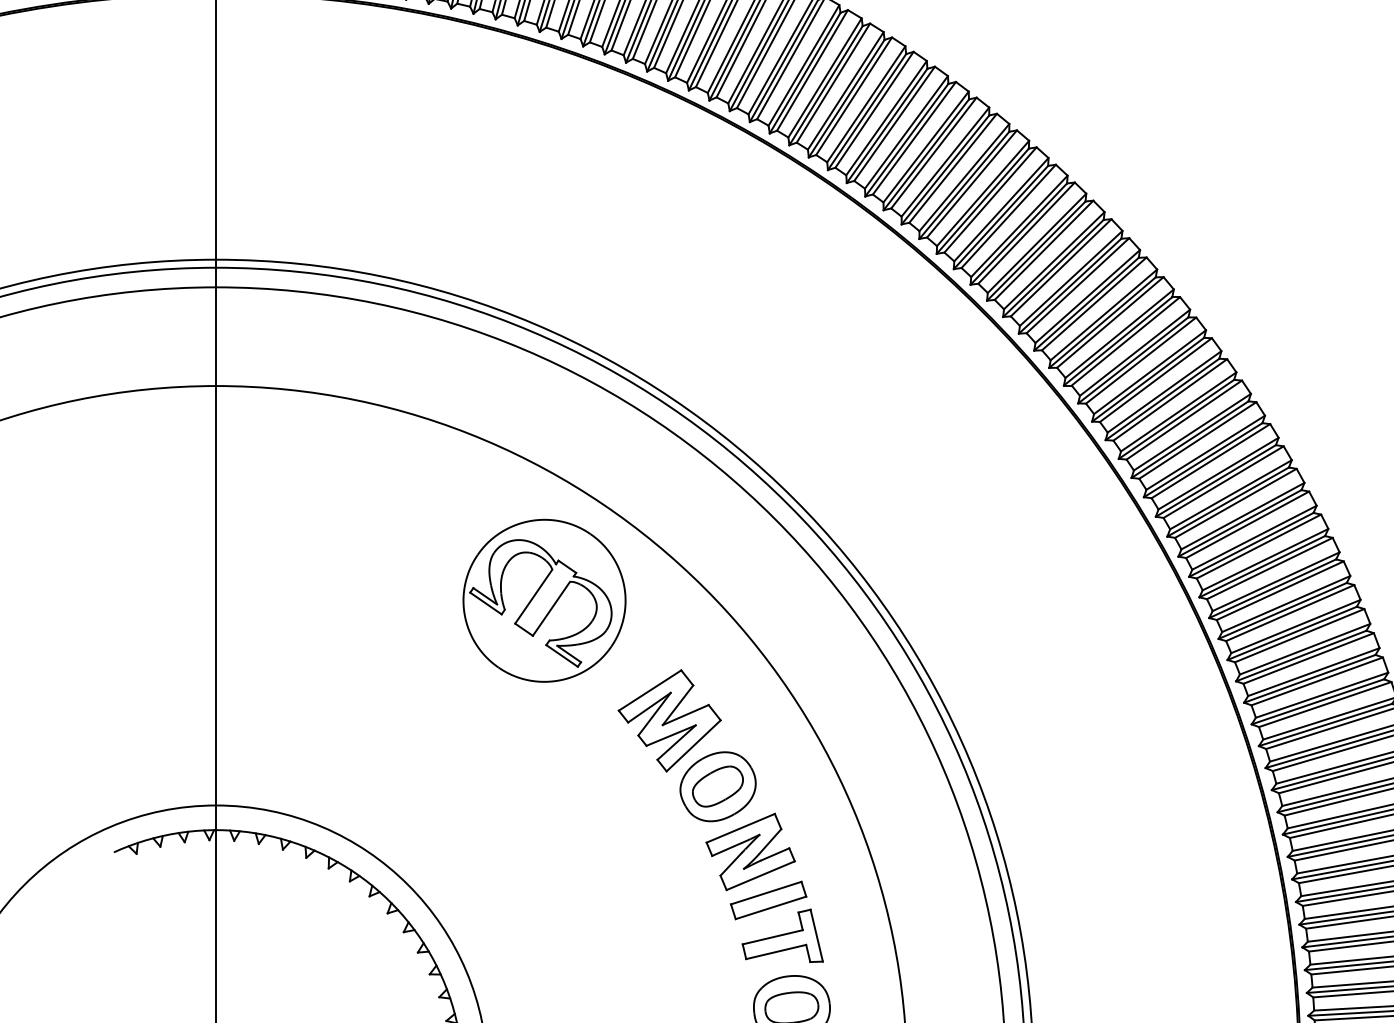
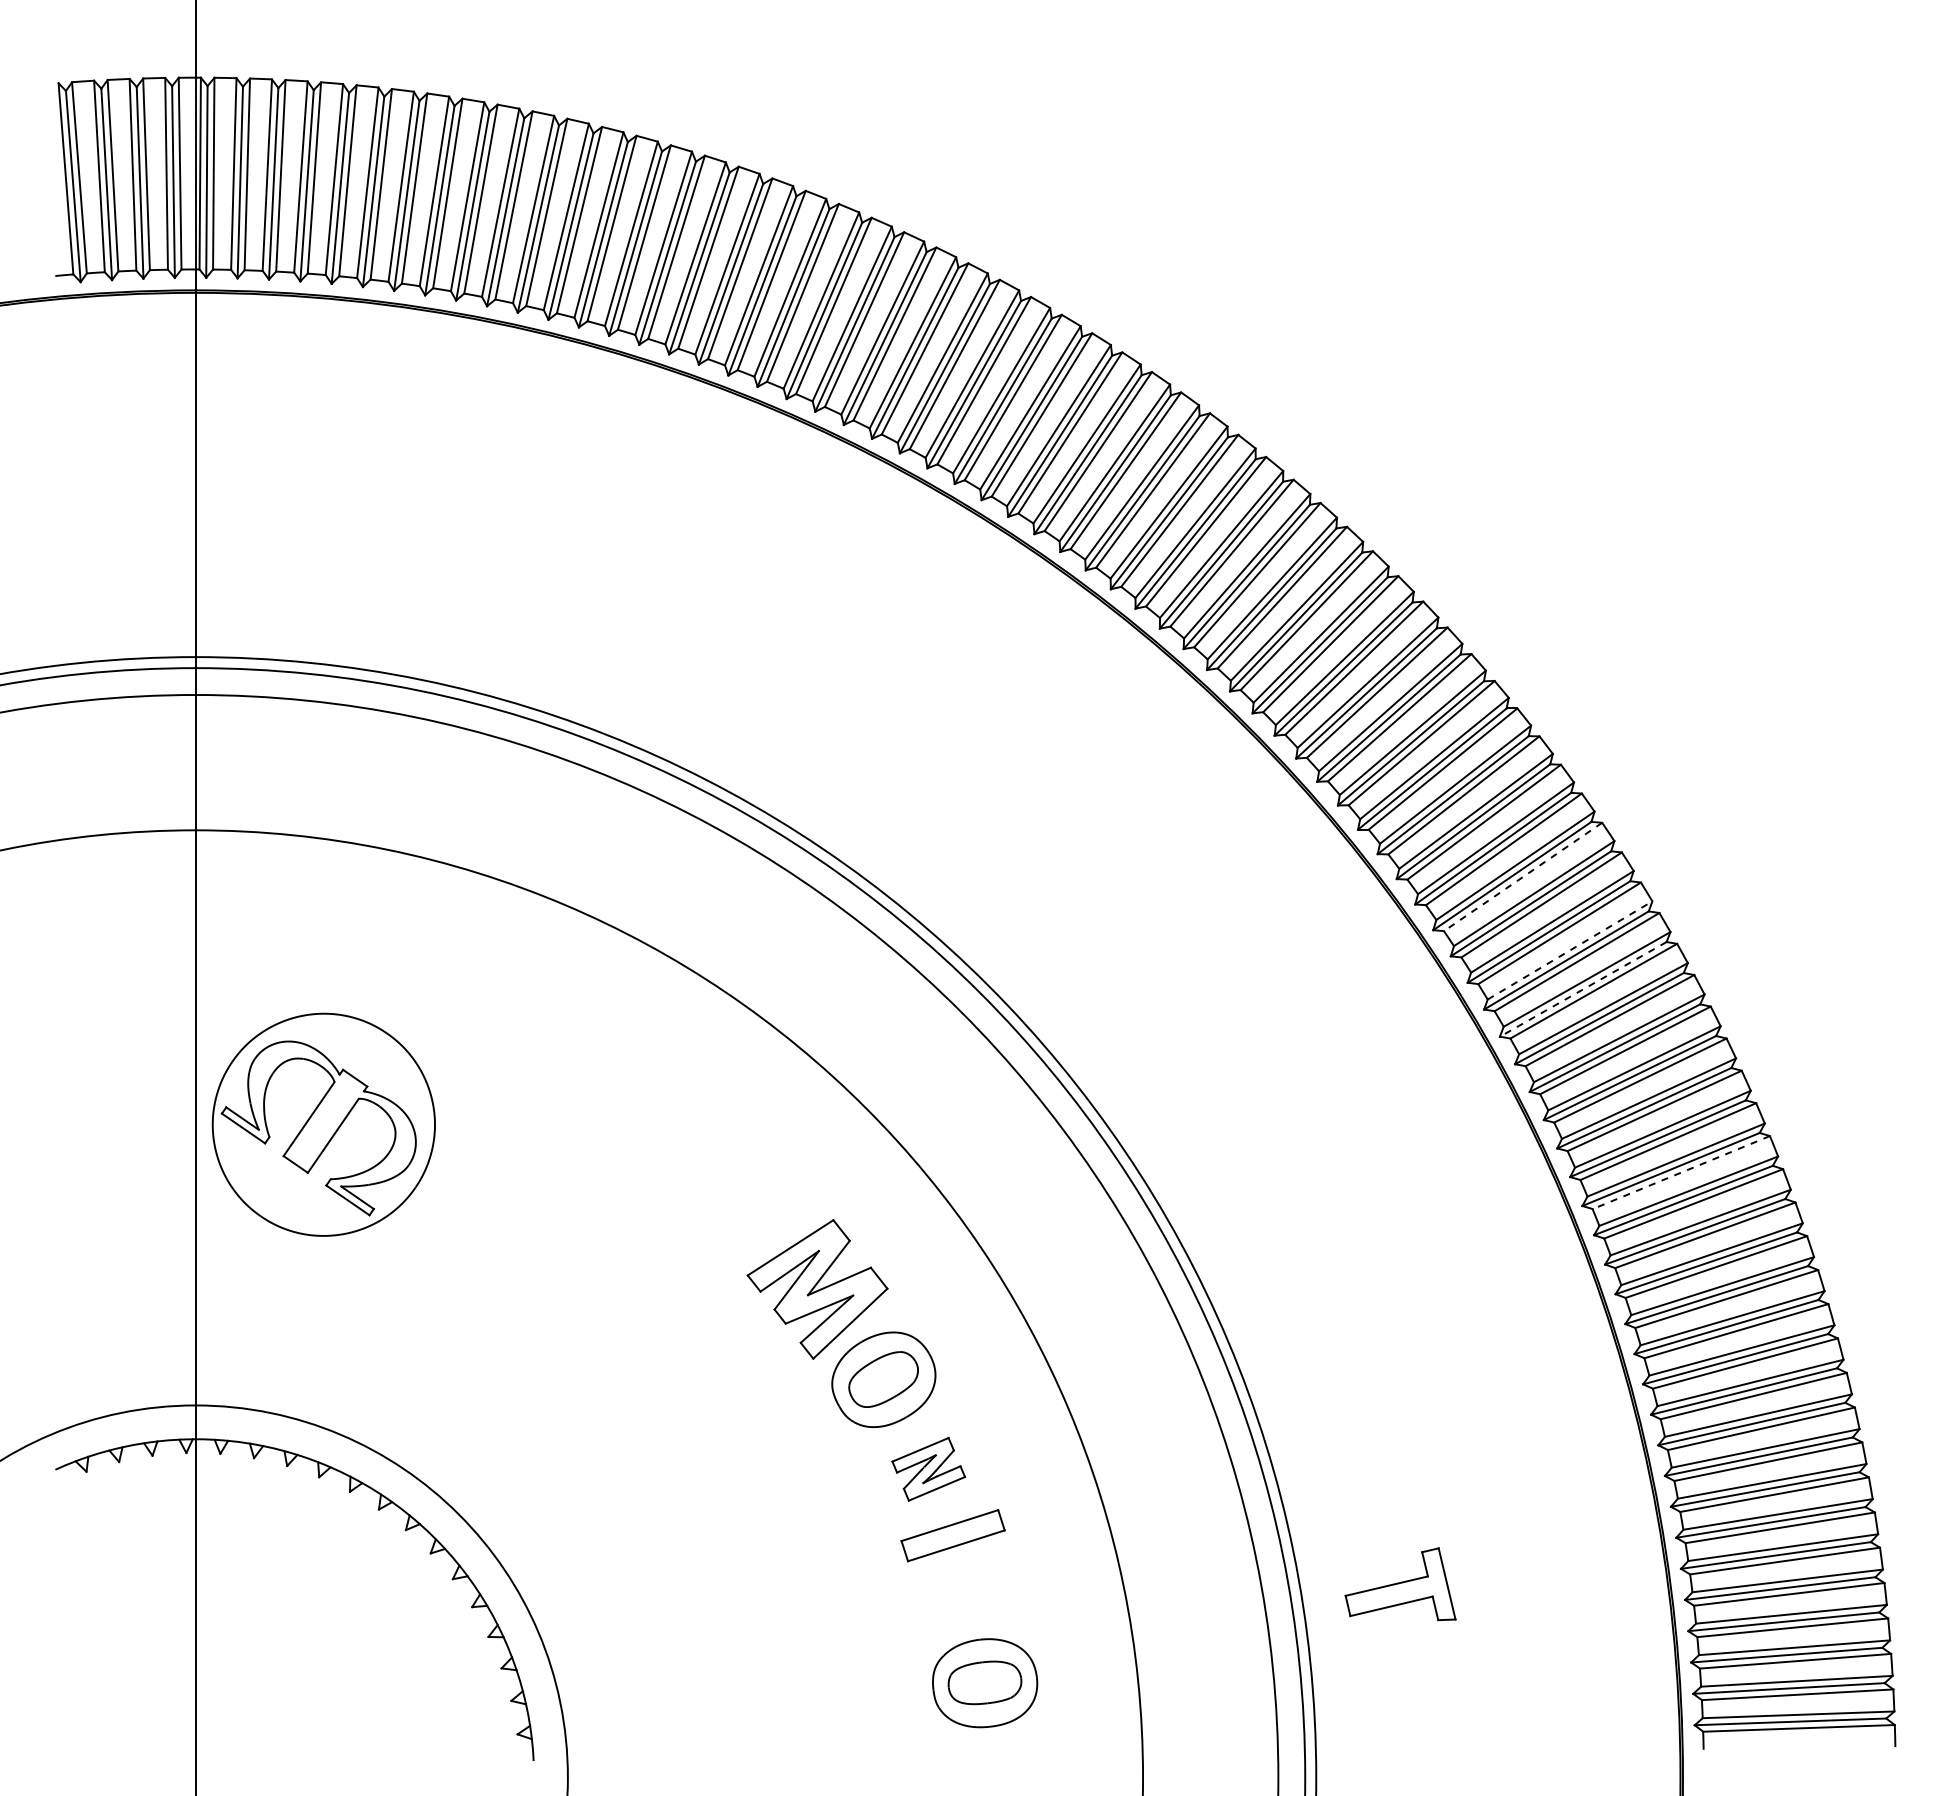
line: (1184, 419) -> (1523, 876), solid -> dashed
line: (1218, 473) -> (1570, 950), solid -> dashed
line: (1228, 502) -> (1583, 989), solid -> dashed
part: (544, 600) -> (323, 1124), moved
line: (1299, 635) -> (1681, 1172), solid -> dashed
part: (750, 852) -> (928, 1469), size x0.6
part: (782, 936) -> (1400, 1584), moved

